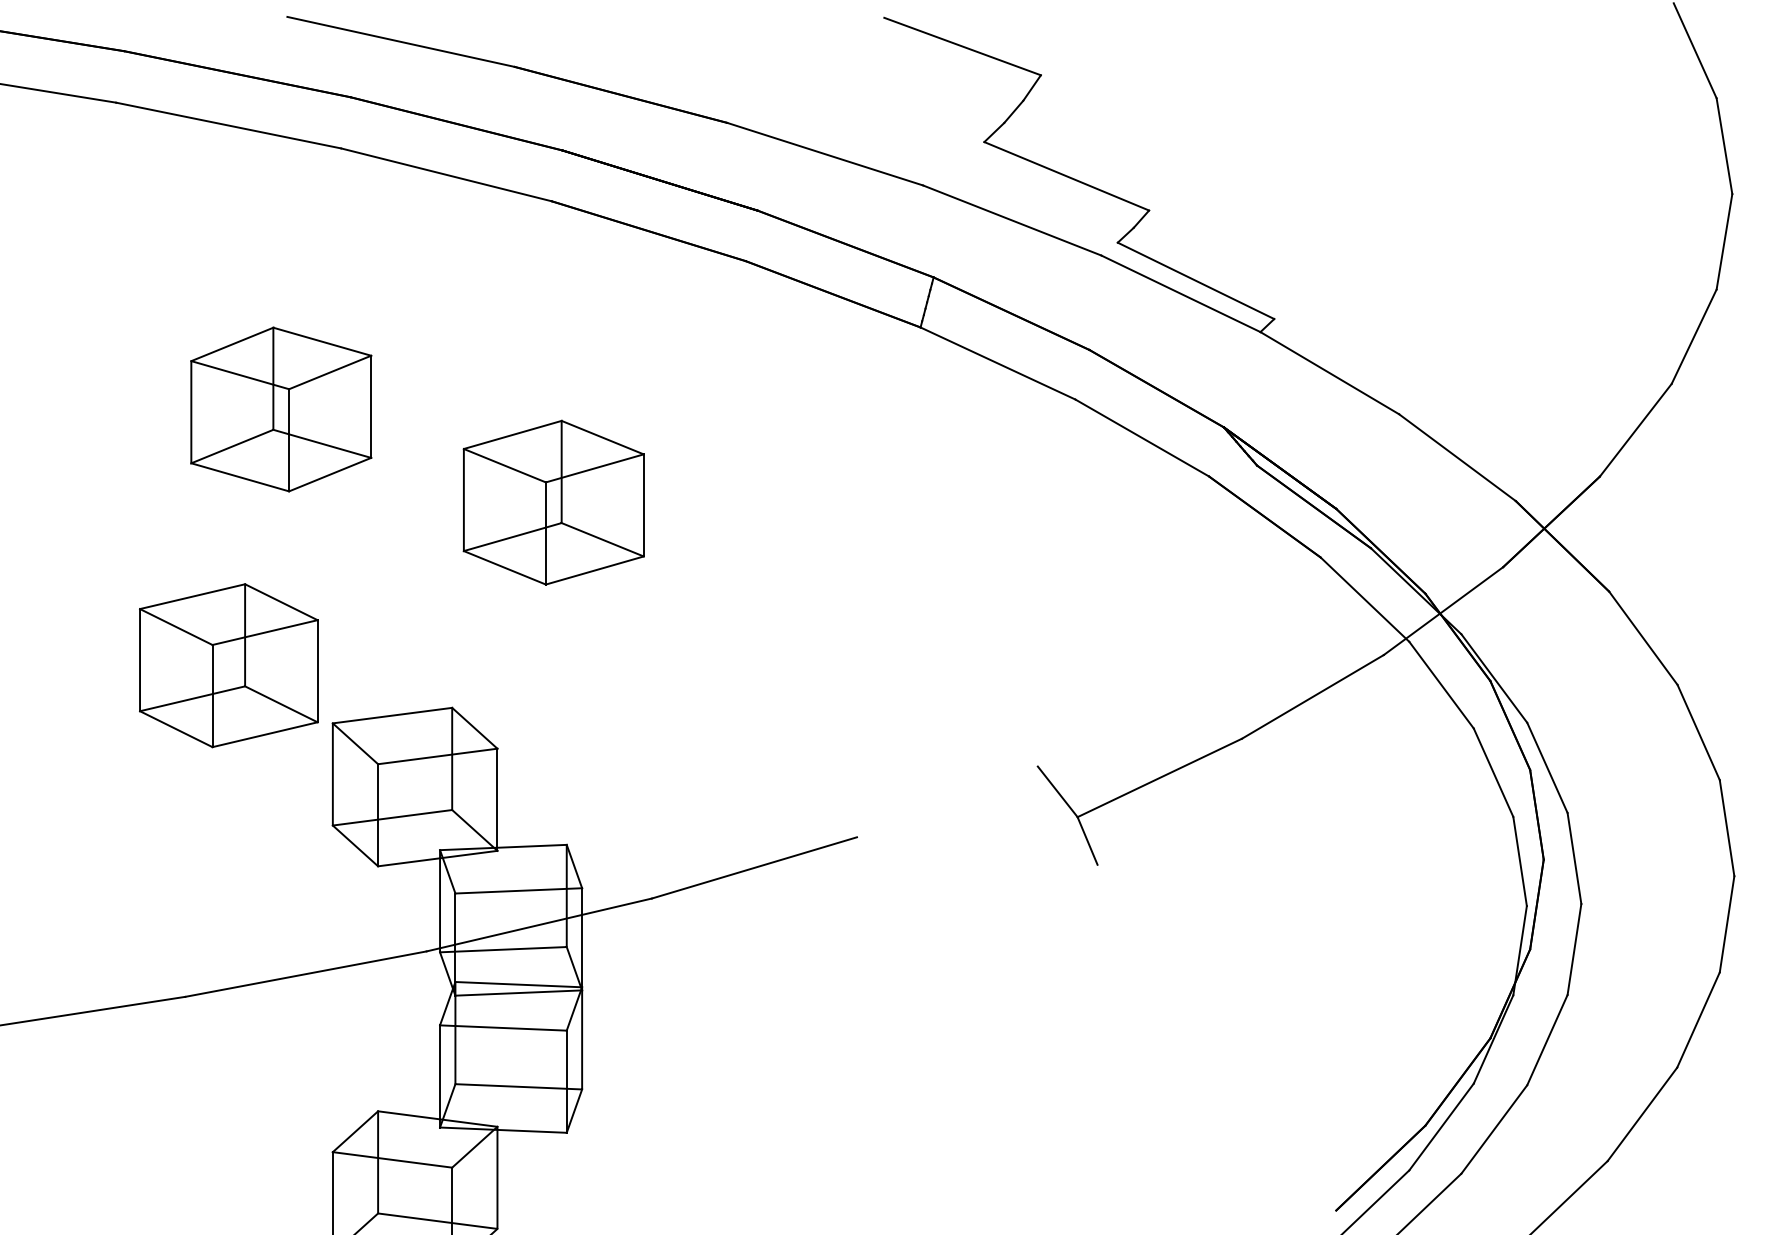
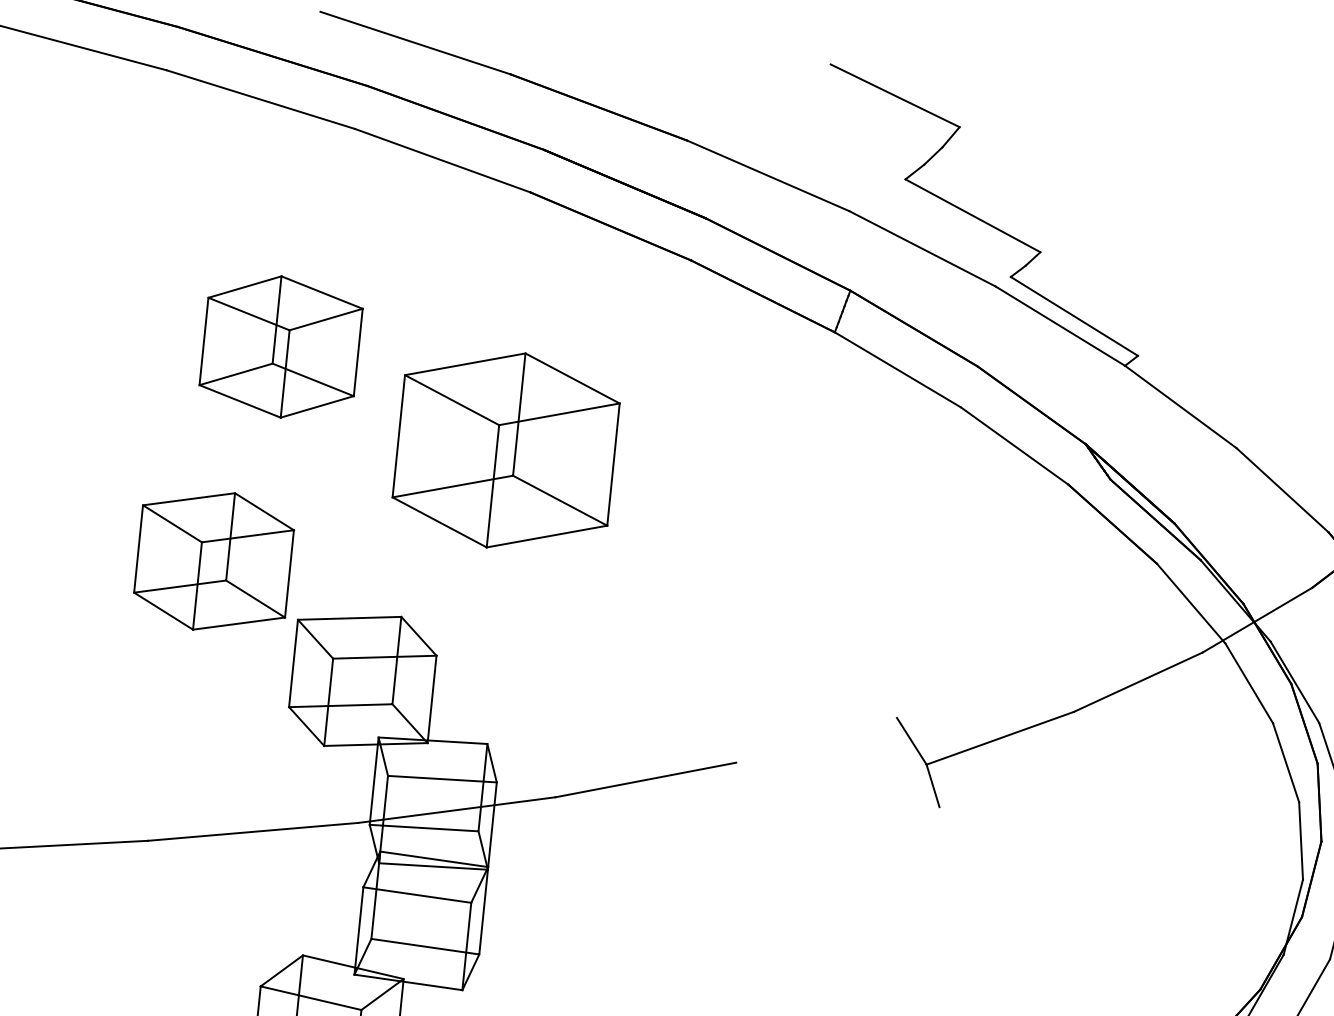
part: (553, 502) -> (505, 450), size x1.4

